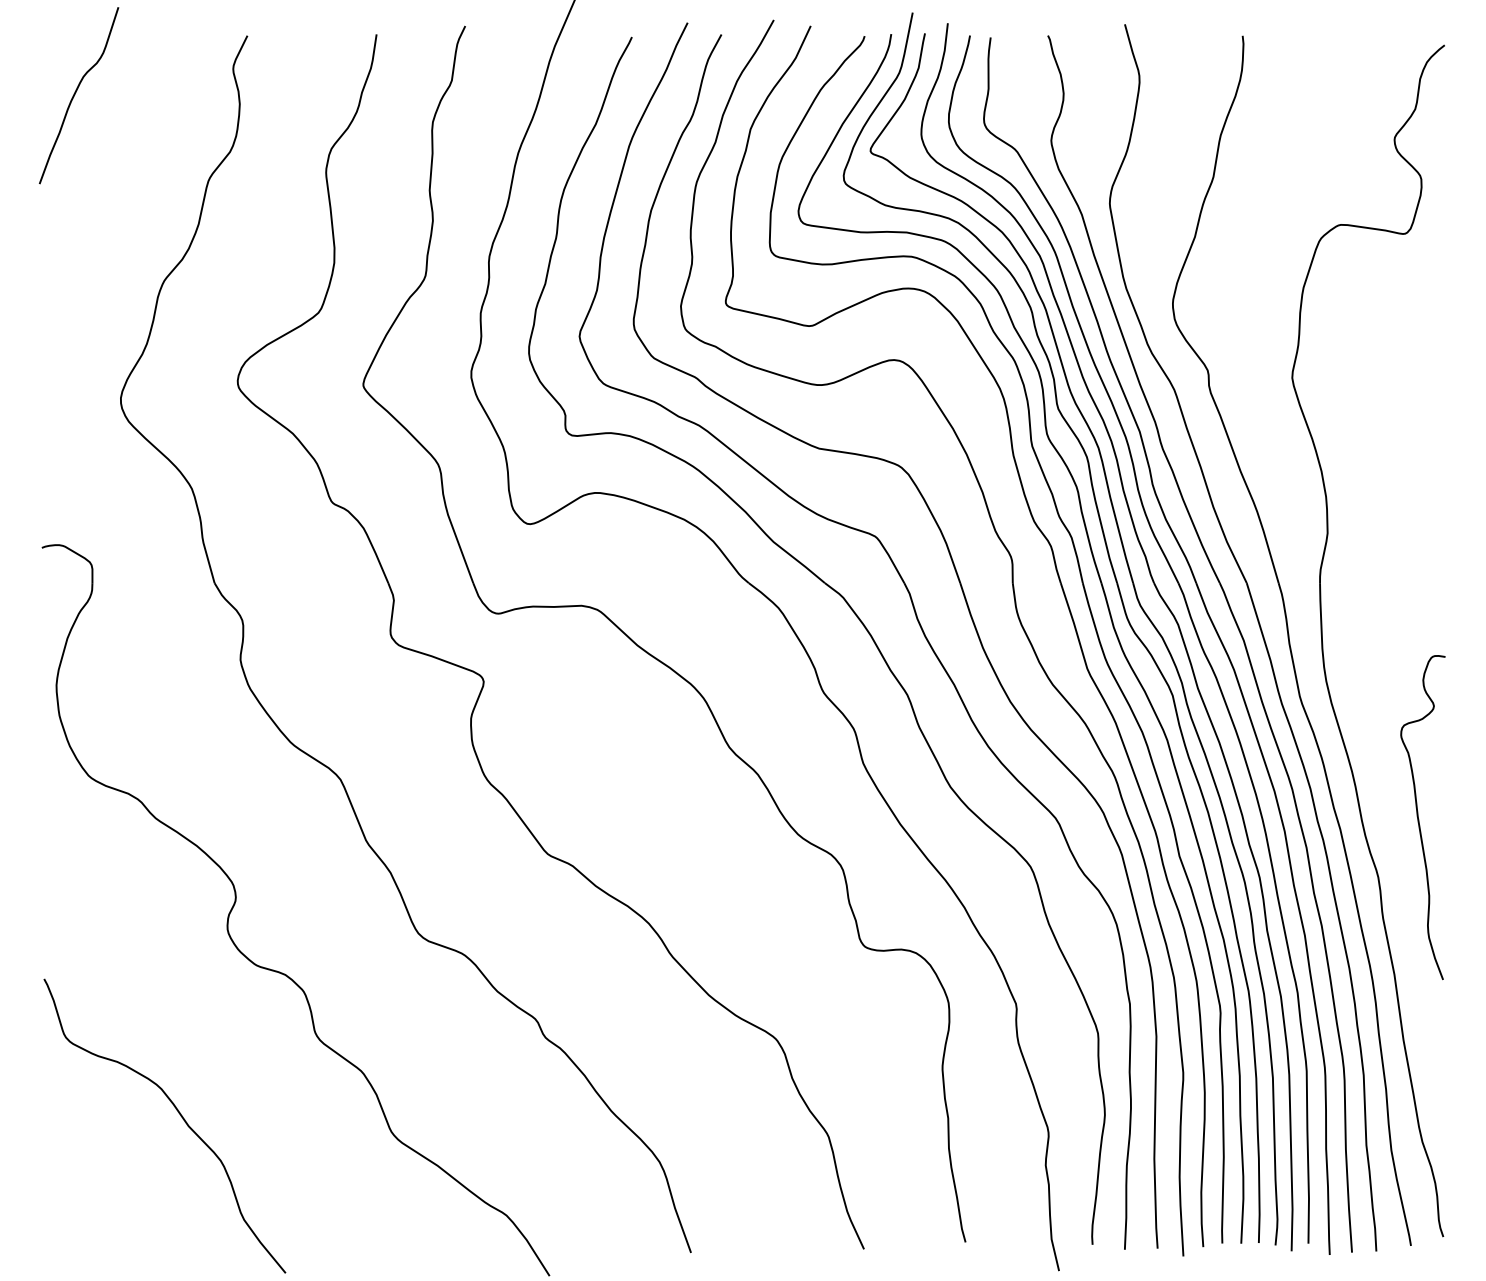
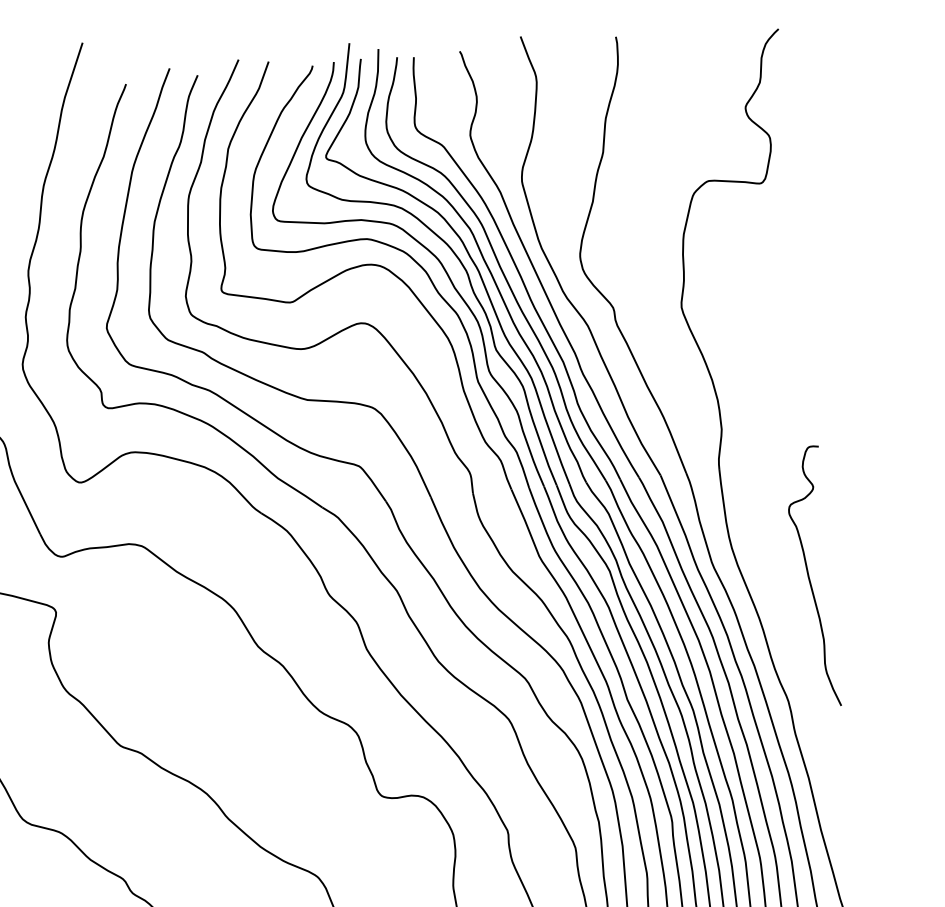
curve: (1419, 819) -> (810, 578), moved

